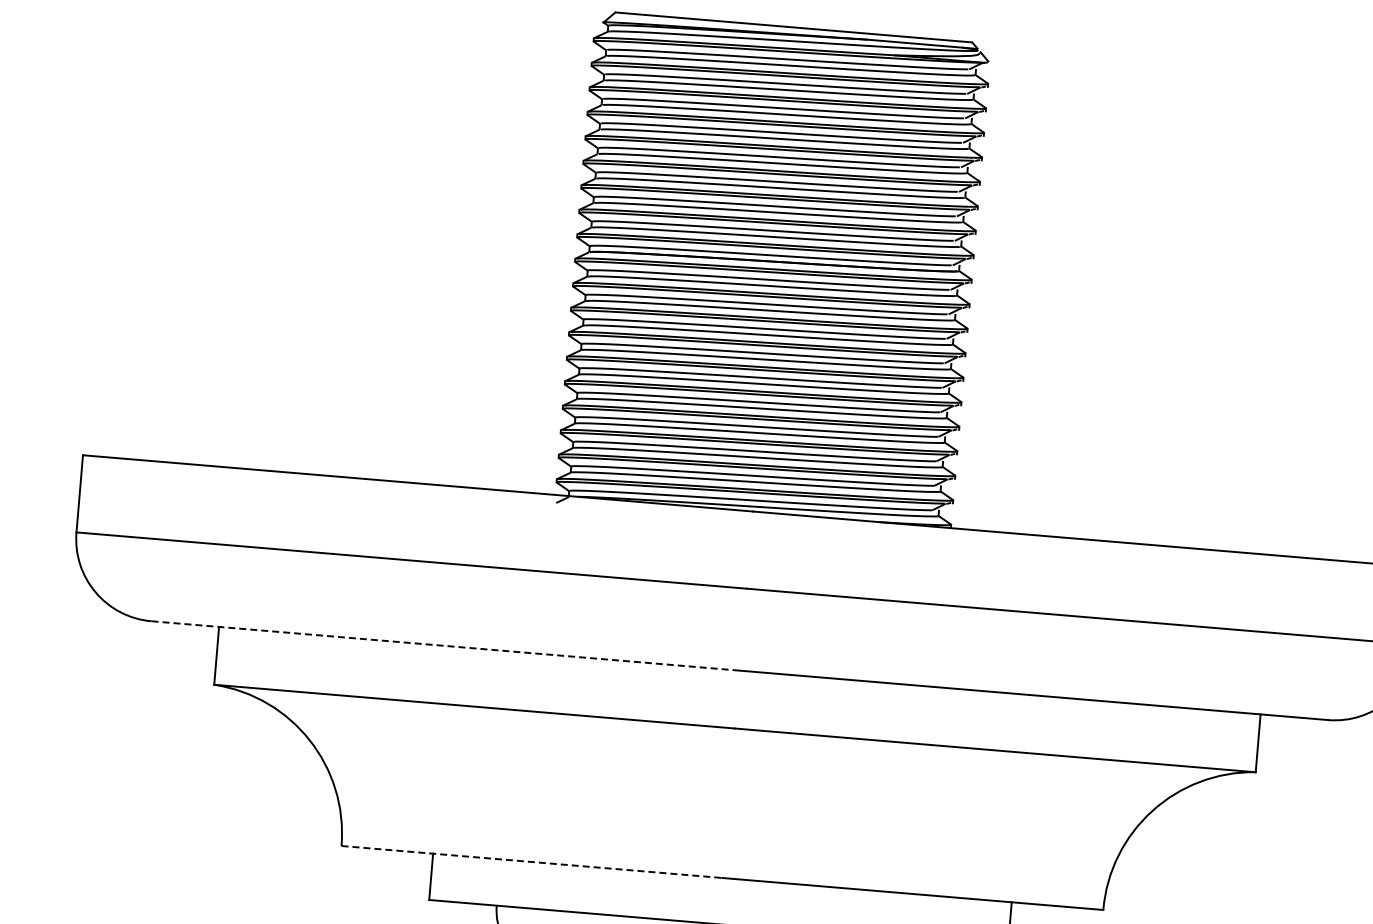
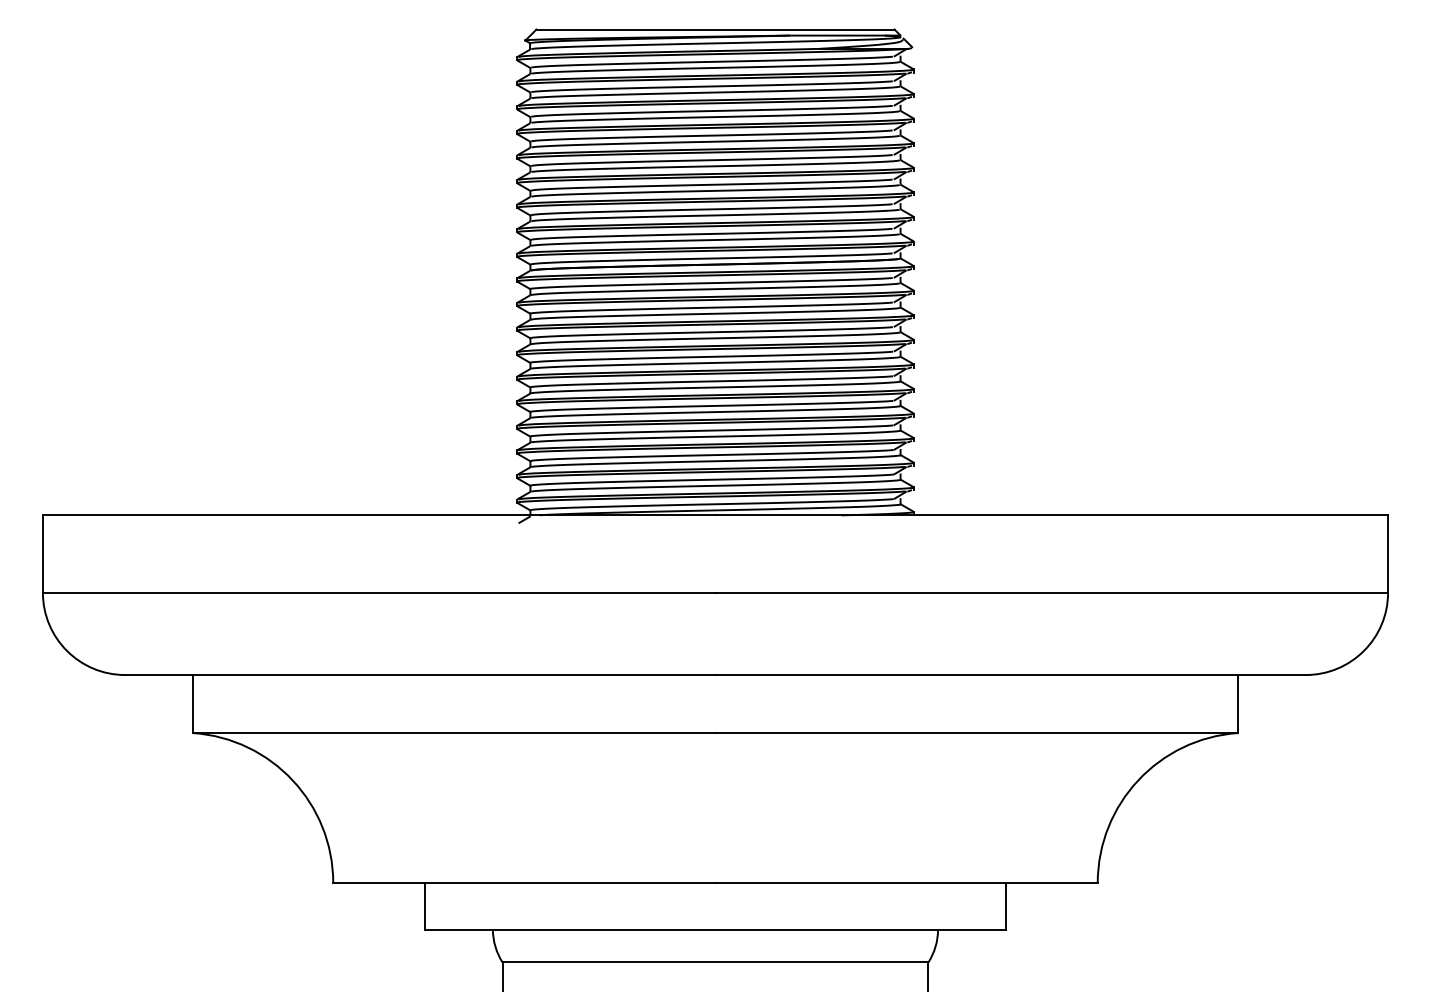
line: (445, 646) -> (420, 675), dashed -> solid
line: (532, 862) -> (524, 883), dashed -> solid

